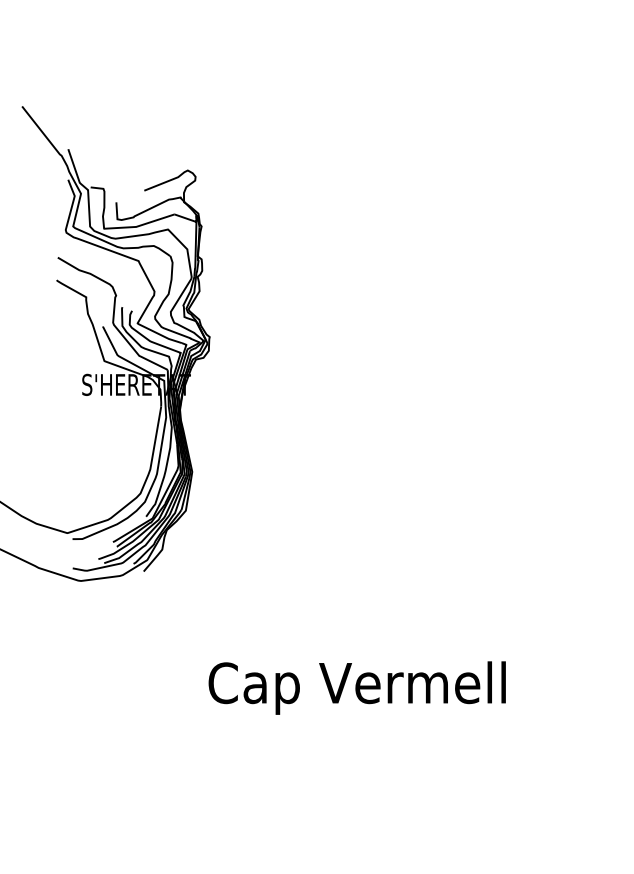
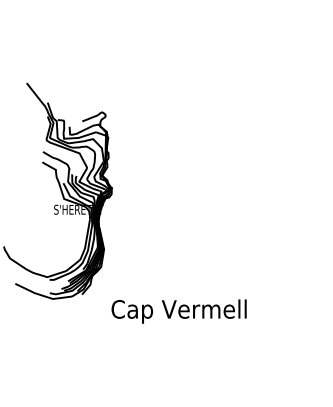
text: (355, 687) -> (178, 311), moved

